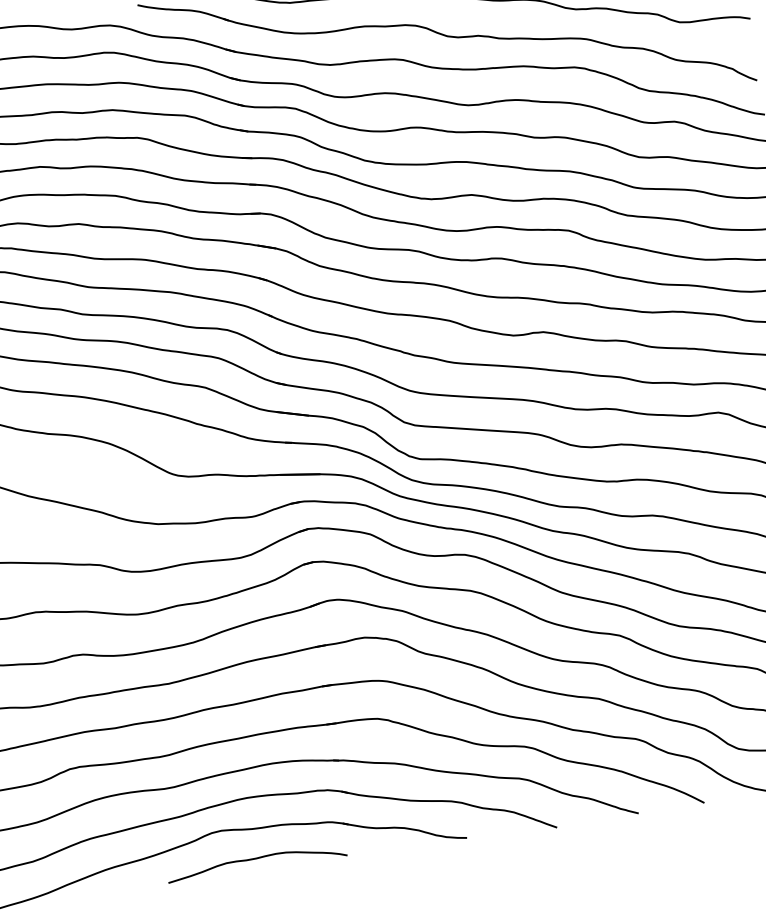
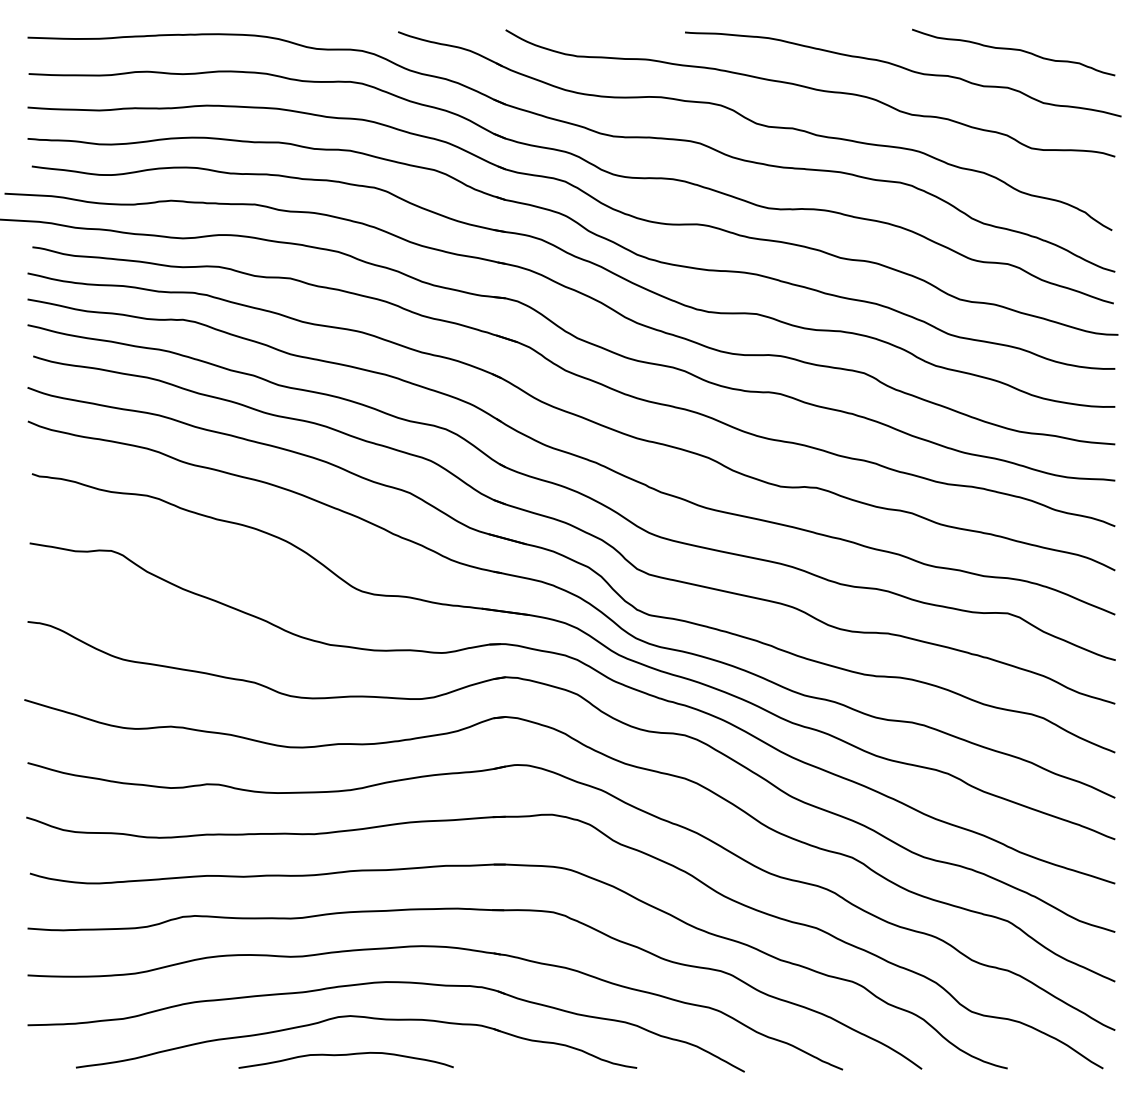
curve: (255, 859) -> (345, 1055), moved

